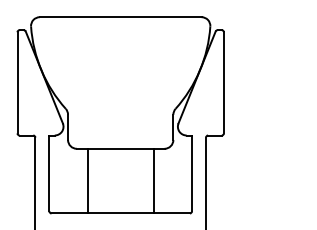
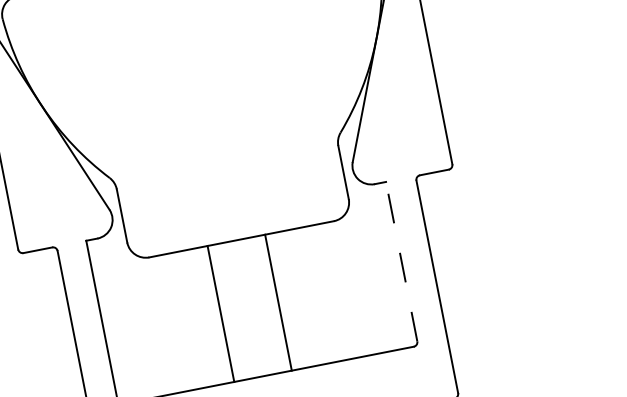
line: (191, 173) -> (400, 262), solid -> dashed
line: (87, 180) -> (220, 312), moved
line: (153, 180) -> (277, 301), moved

